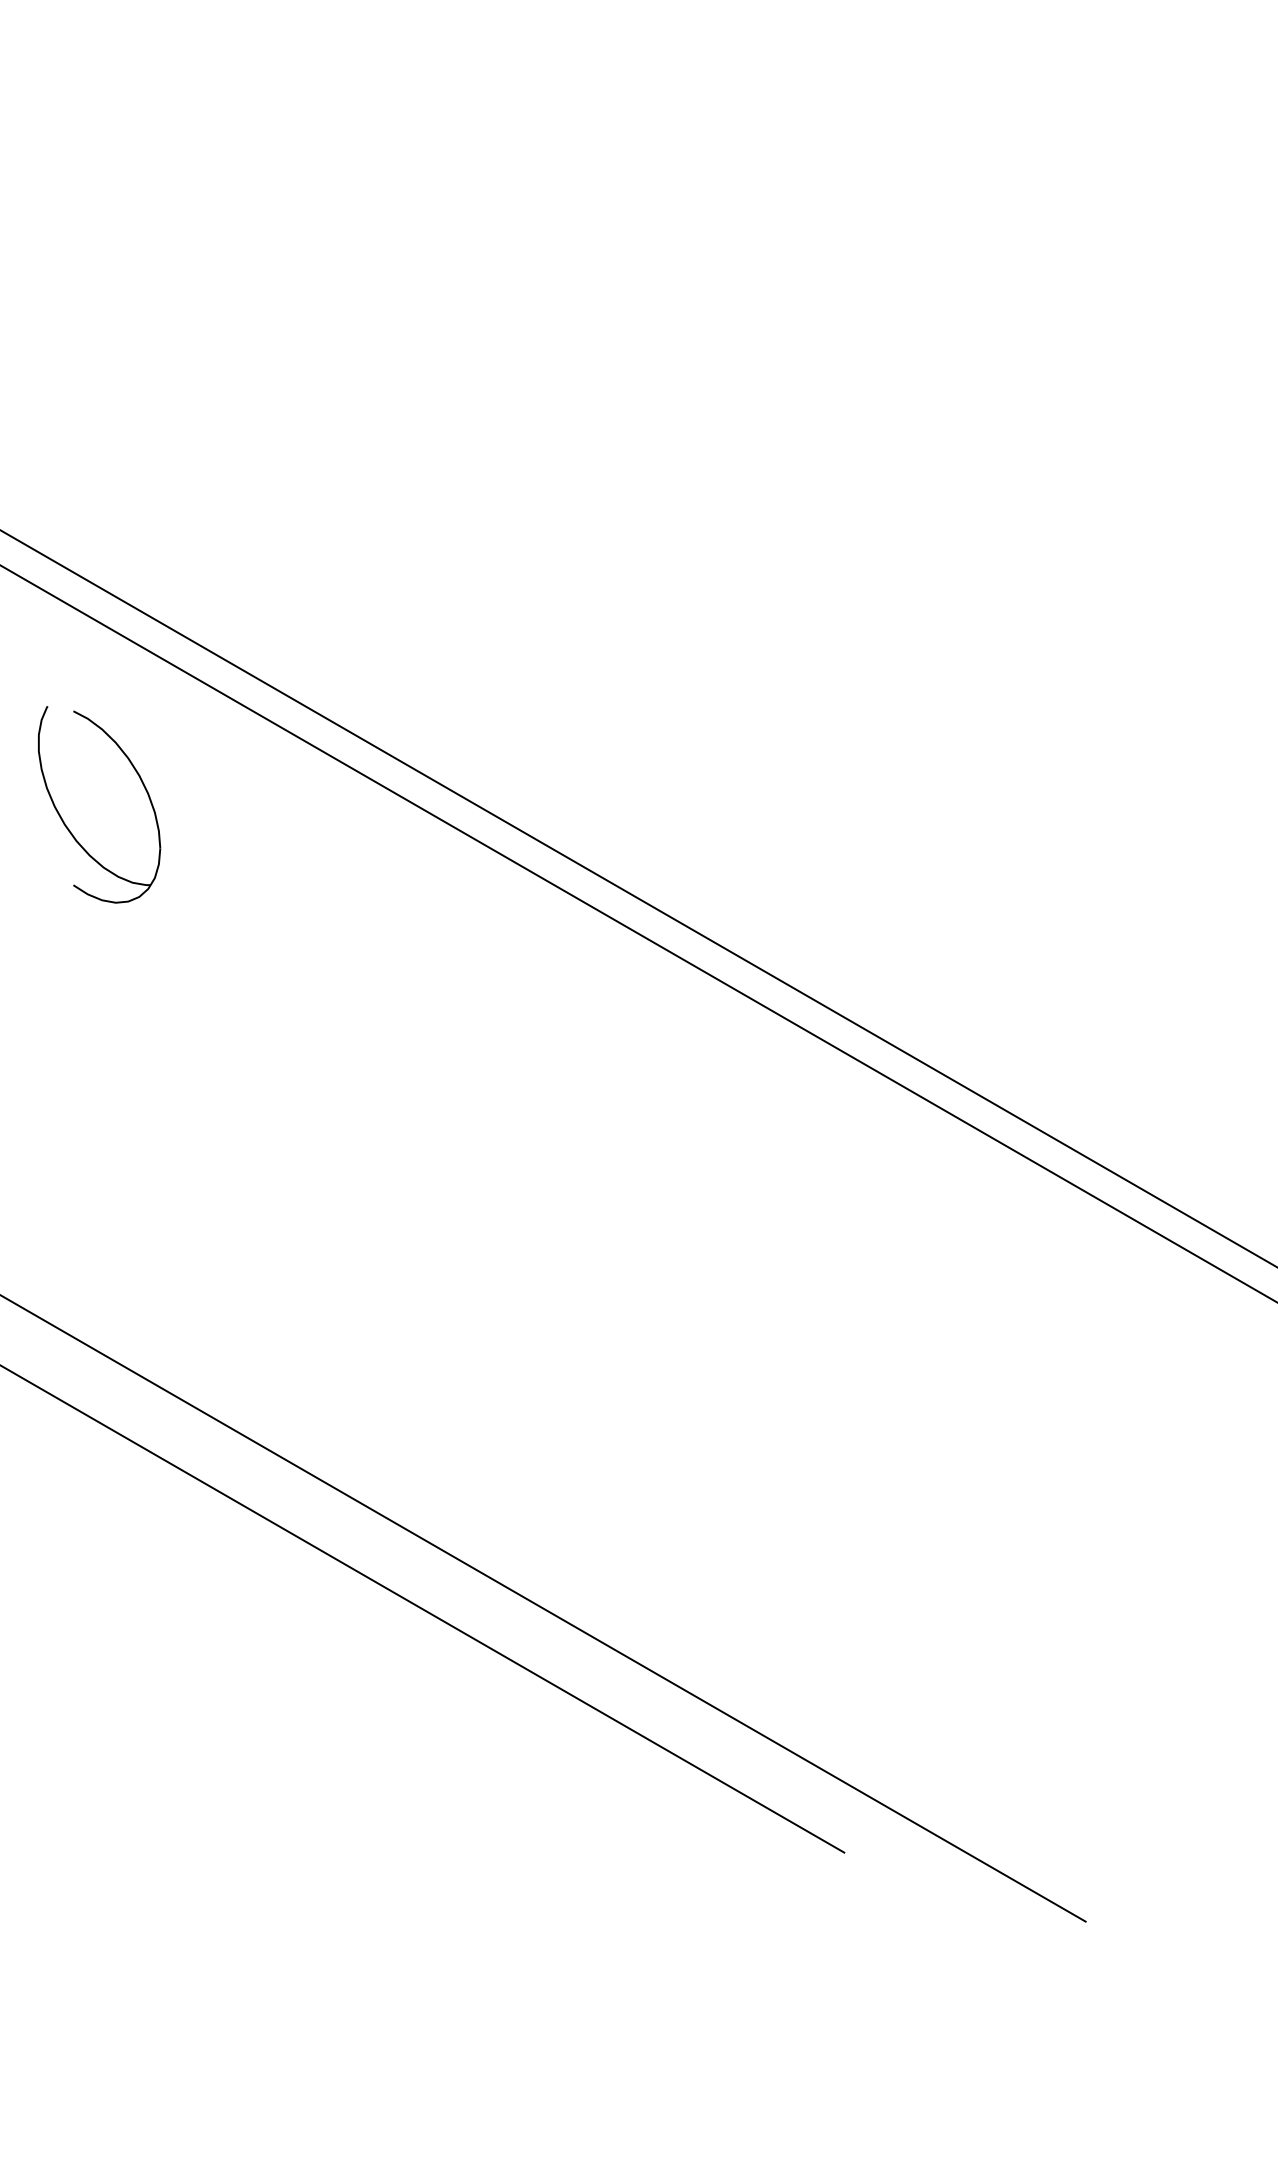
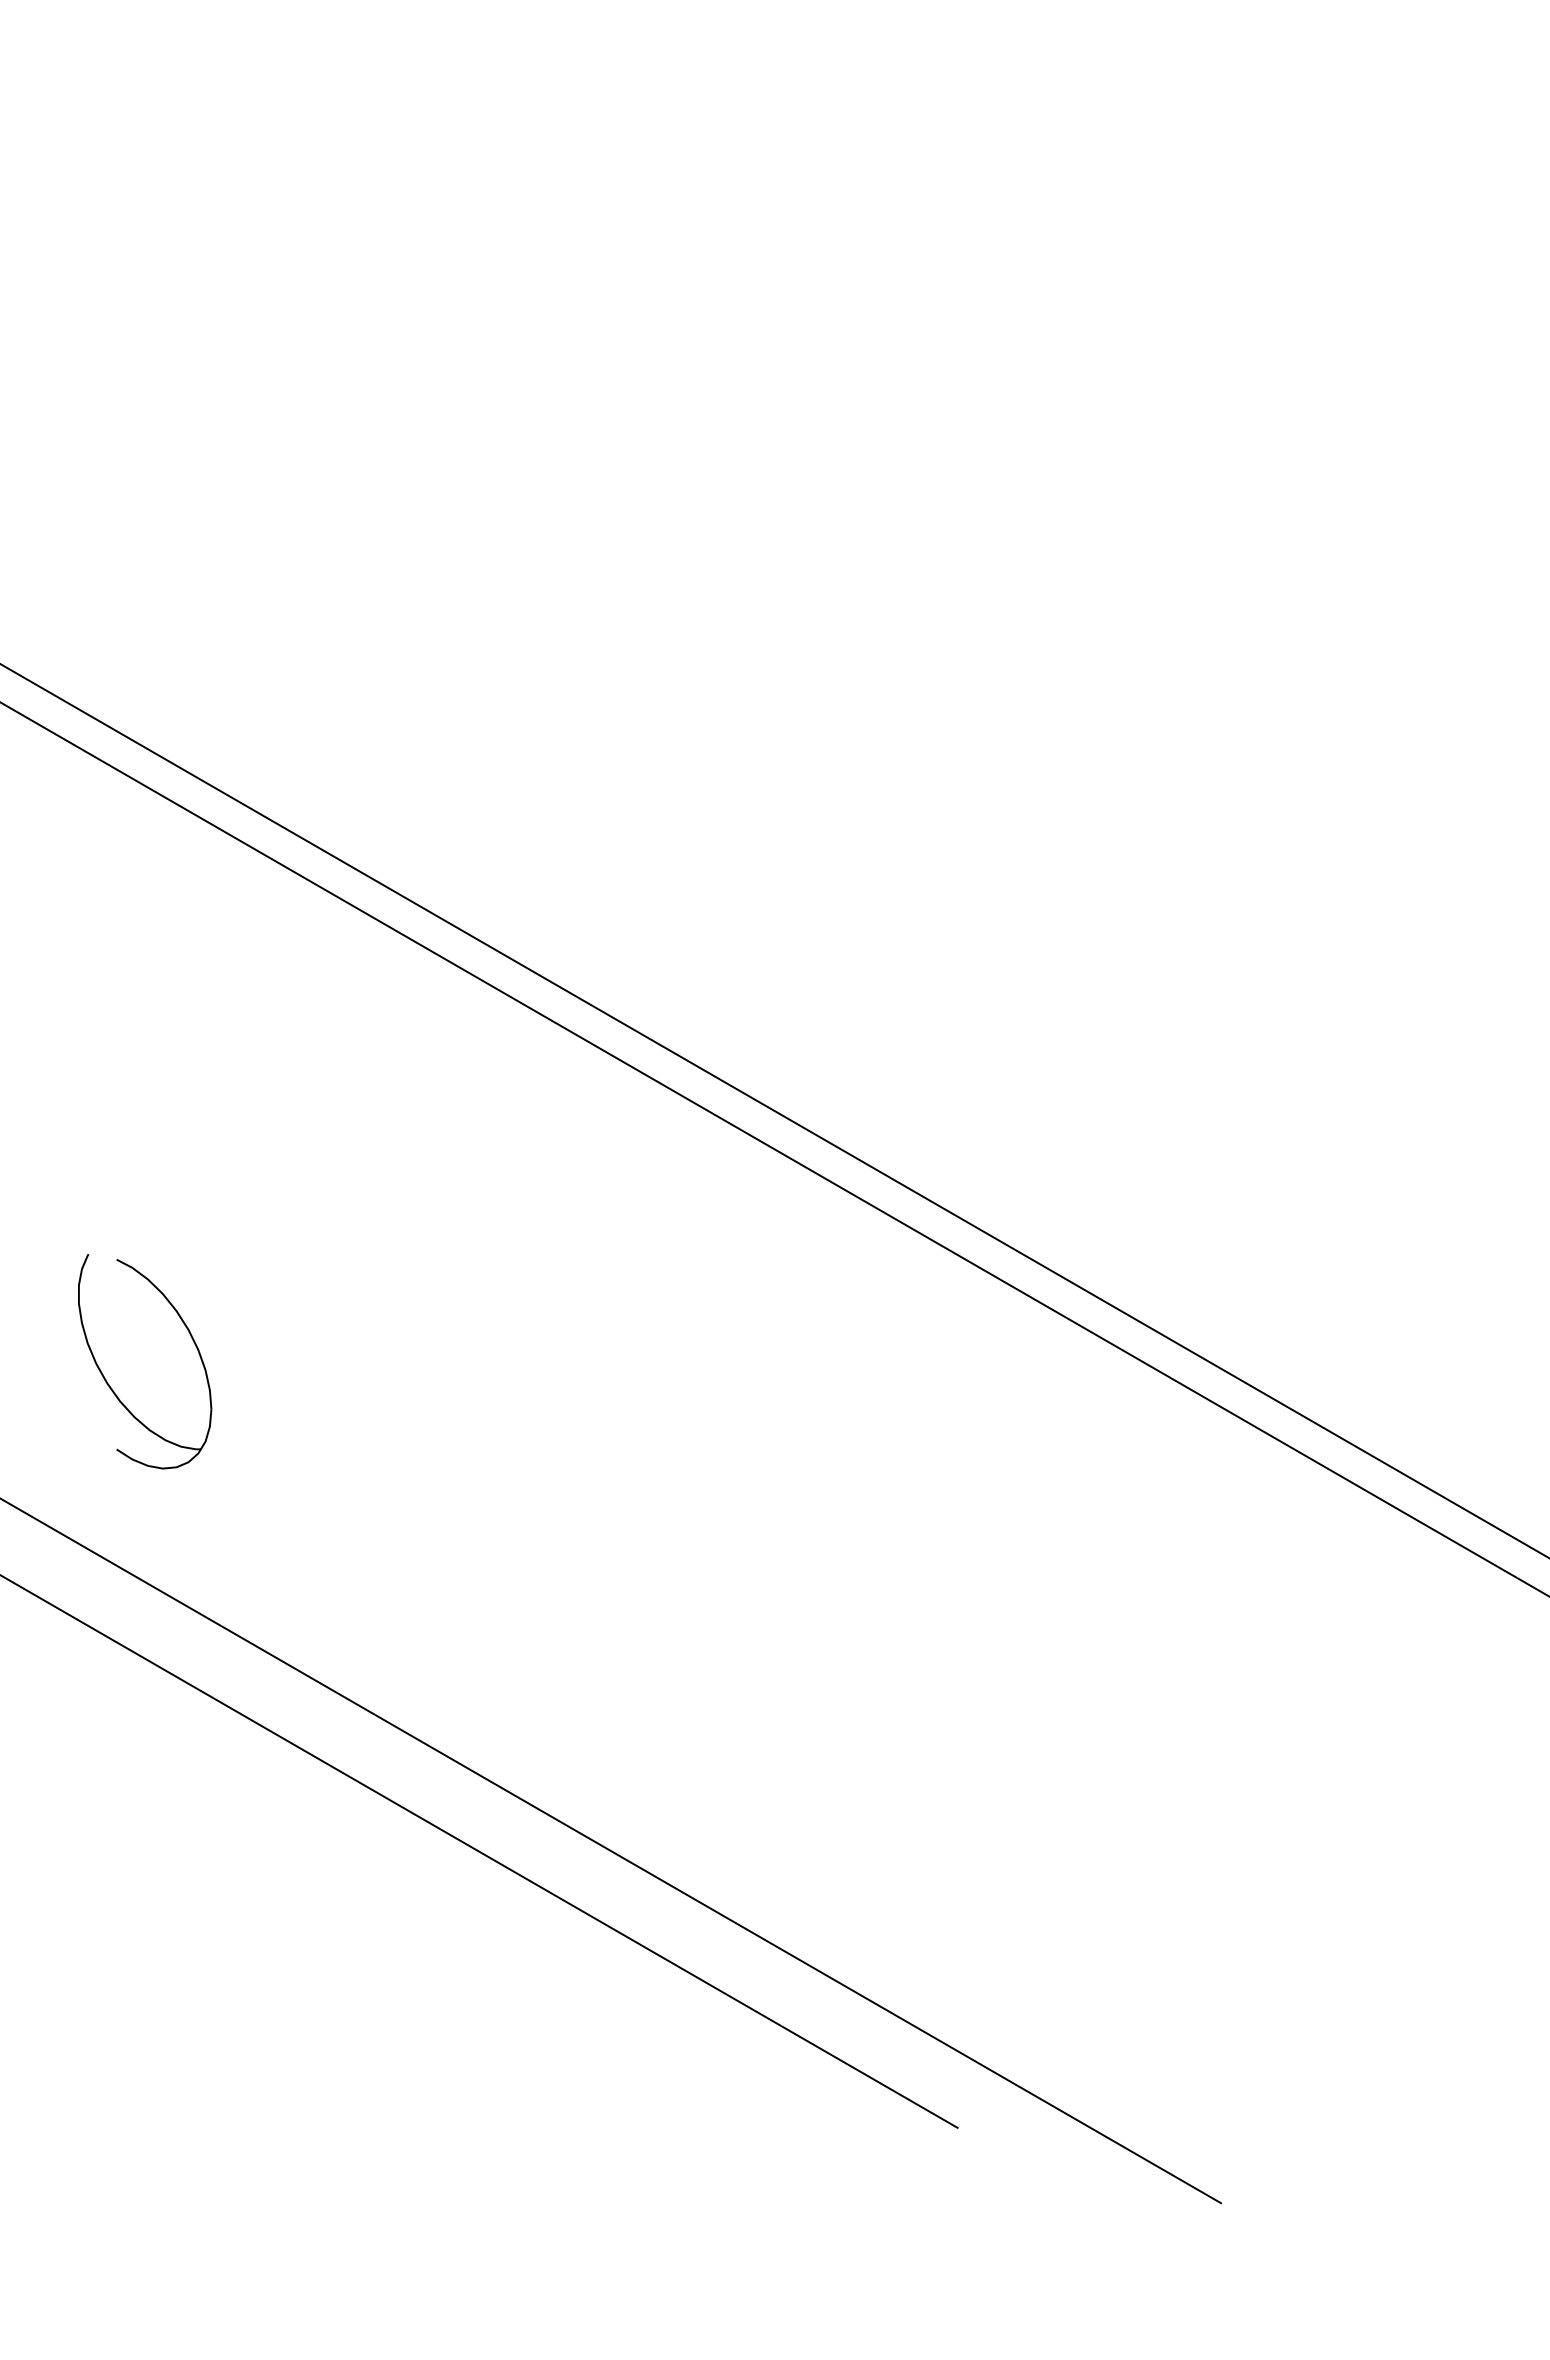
part: (69, 829) -> (112, 1388), moved

